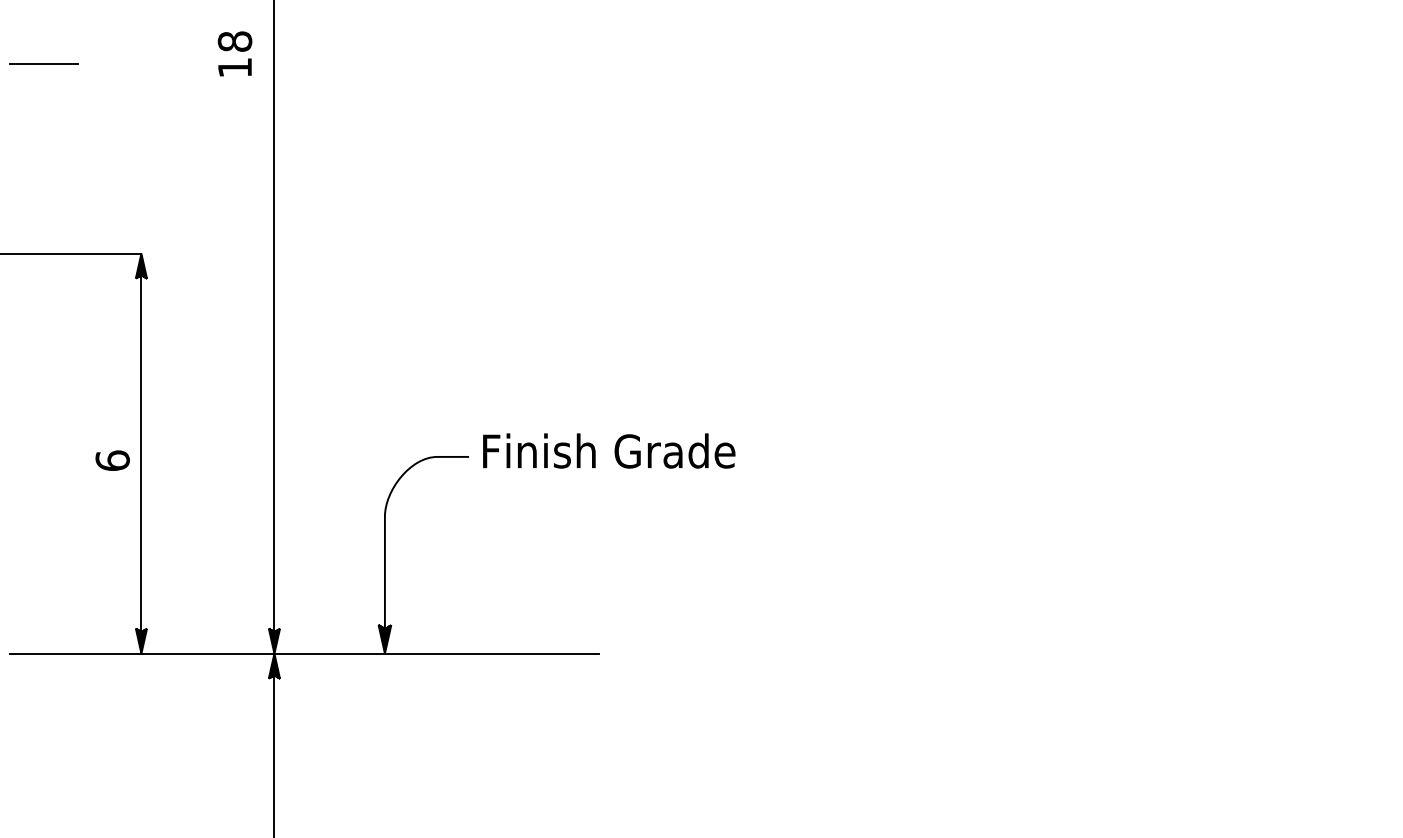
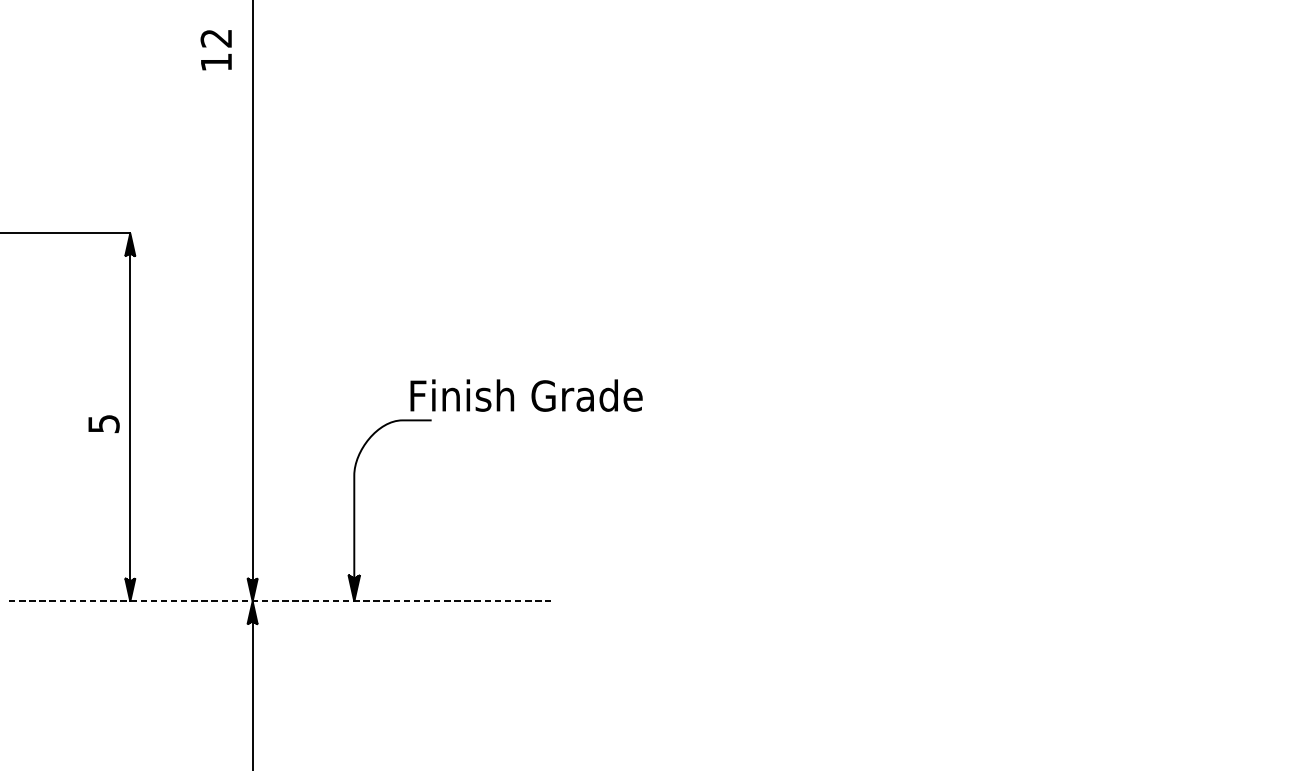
text: (234, 41) -> (215, 38), 18 -> 12
line: (43, 63) -> (40, 58), removed
text: (609, 450) -> (526, 395), moved
text: (112, 460) -> (103, 423), 6 -> 5
line: (304, 653) -> (280, 601), solid -> dashed

